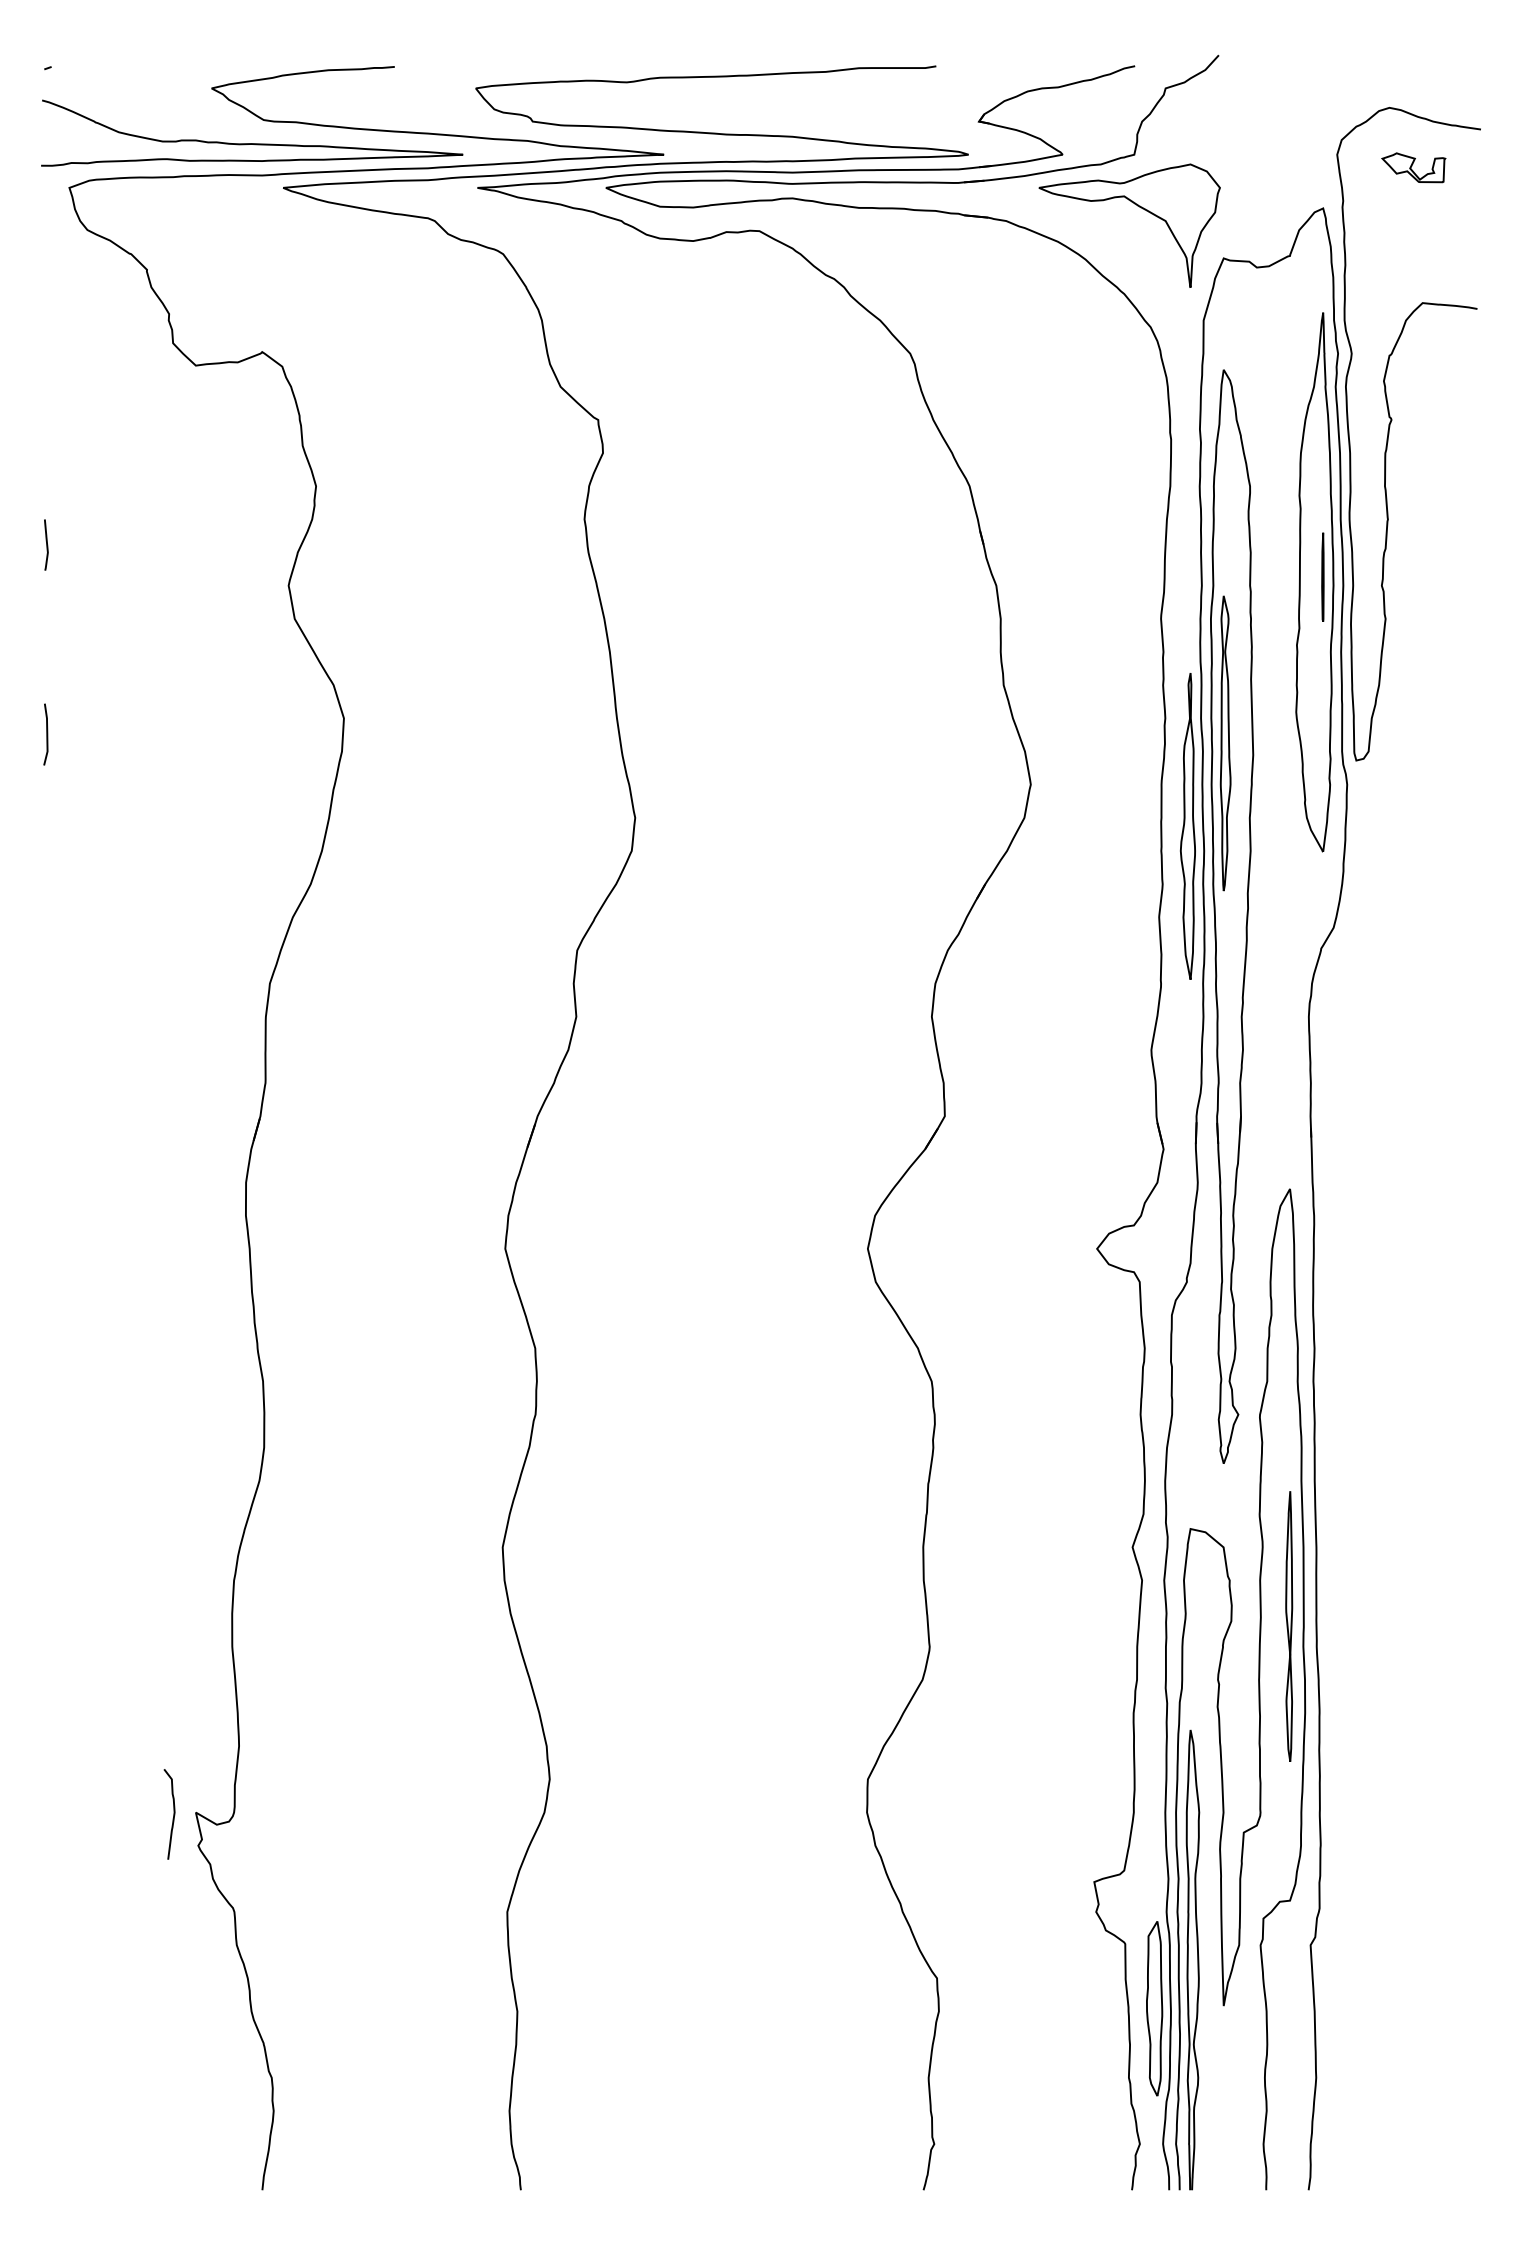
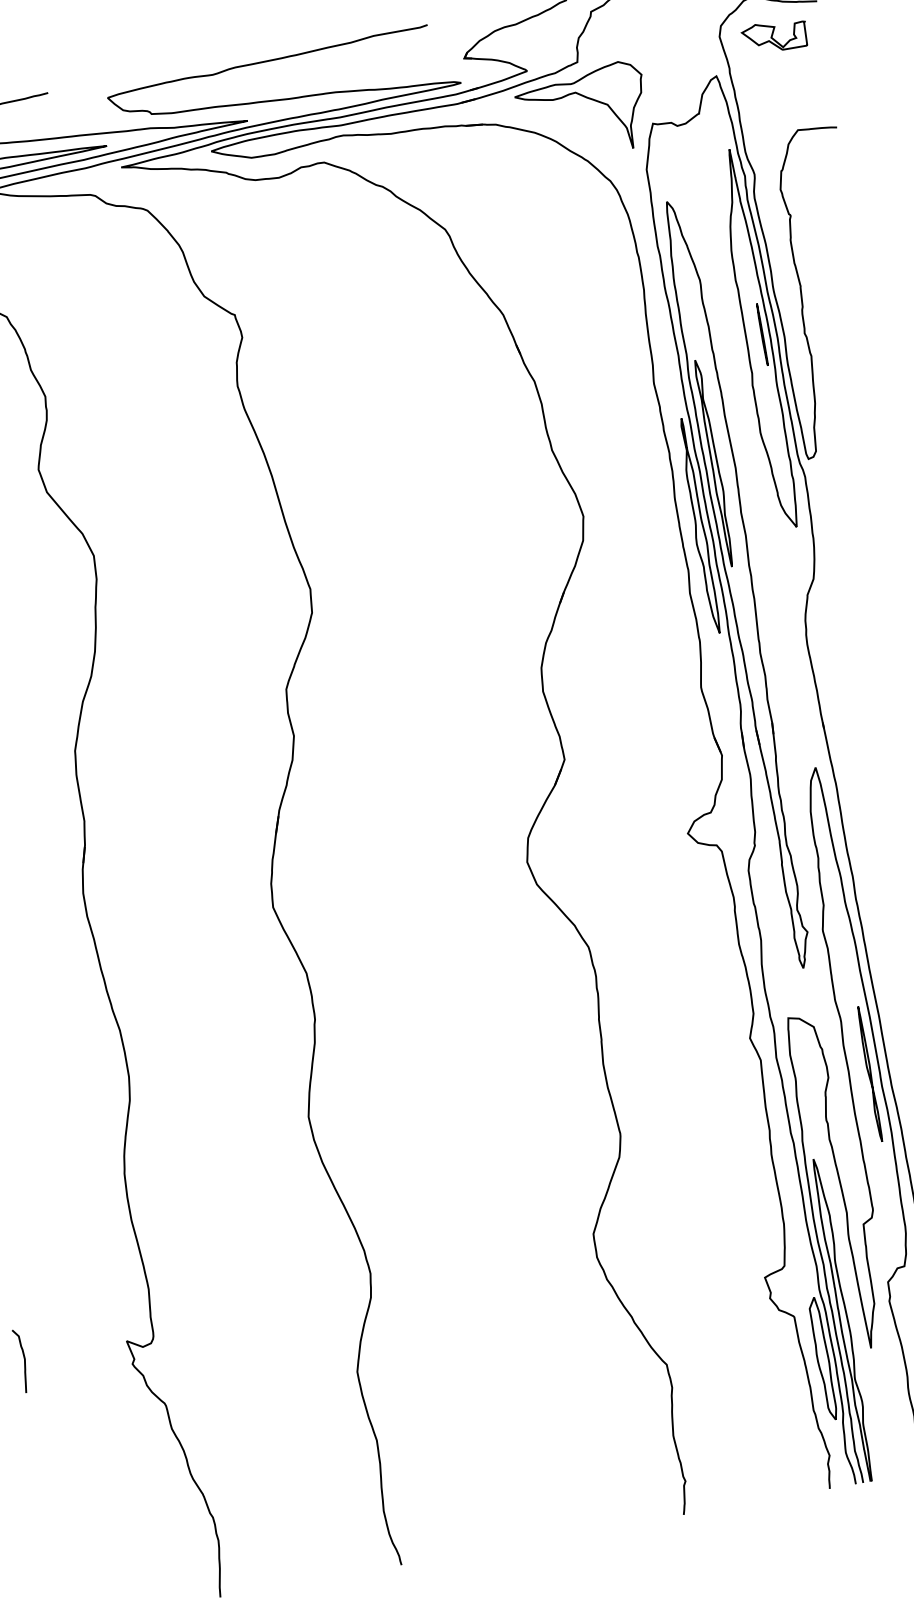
part: (1413, 167) -> (774, 36), size x1.43
part: (1289, 1626) -> (869, 1074), size x0.71
curve: (173, 1814) -> (24, 1360), moved

